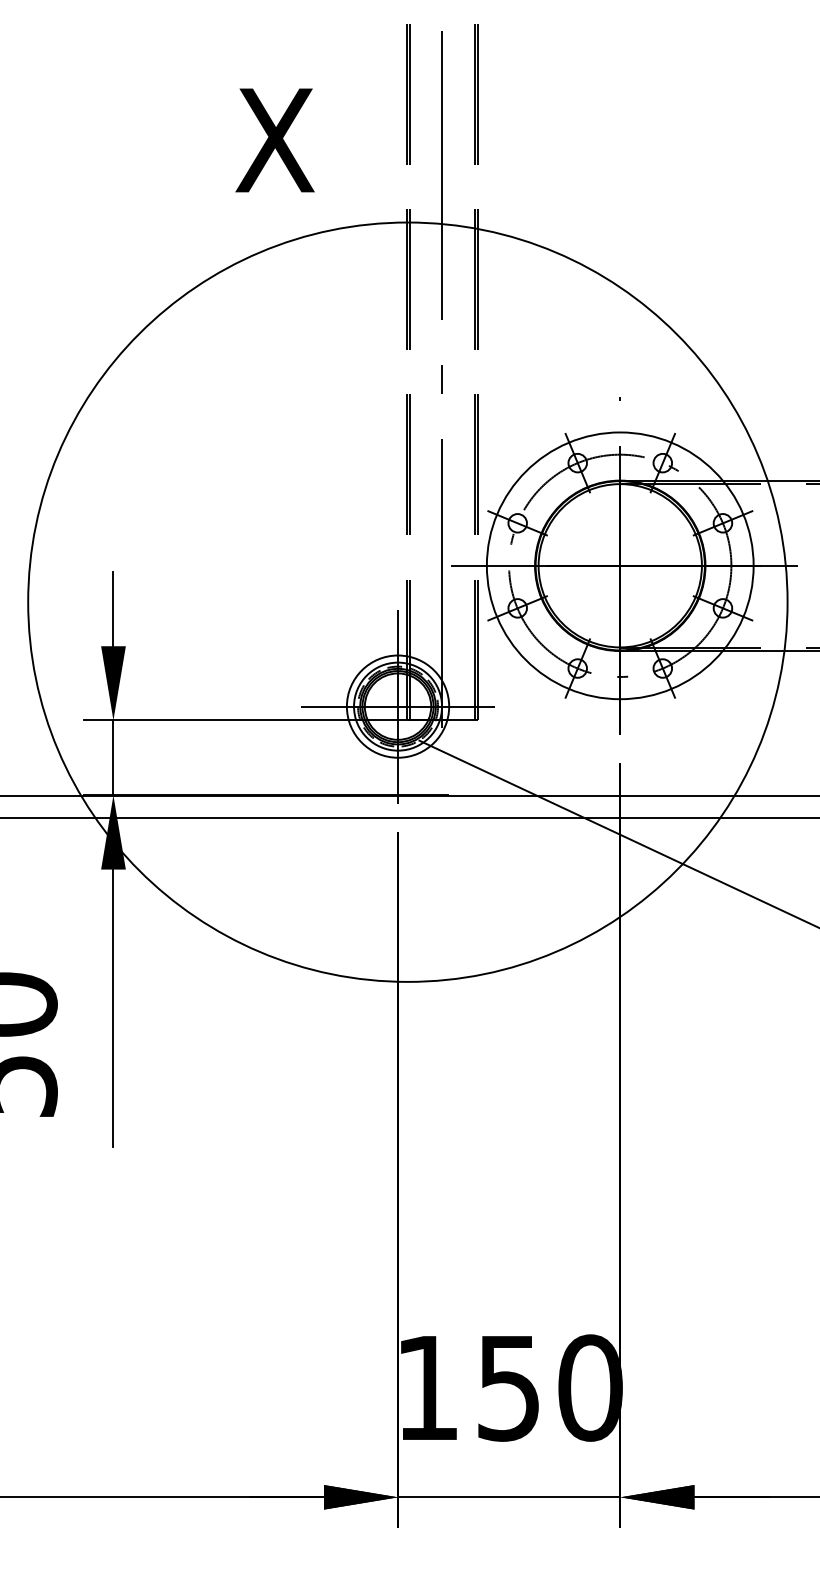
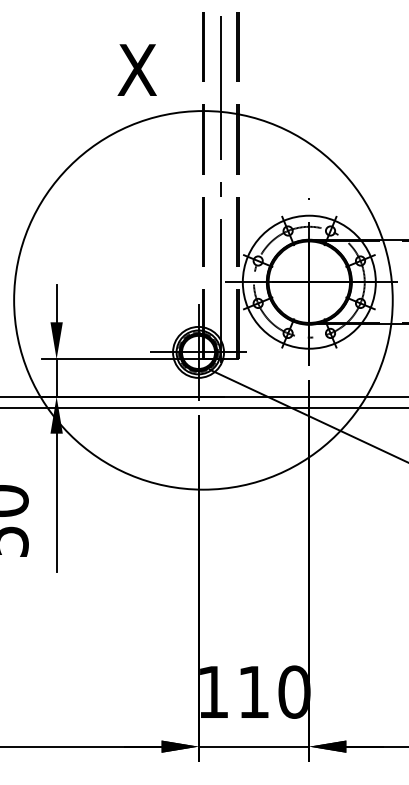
text: (508, 1388) -> (253, 692), 150 -> 110

